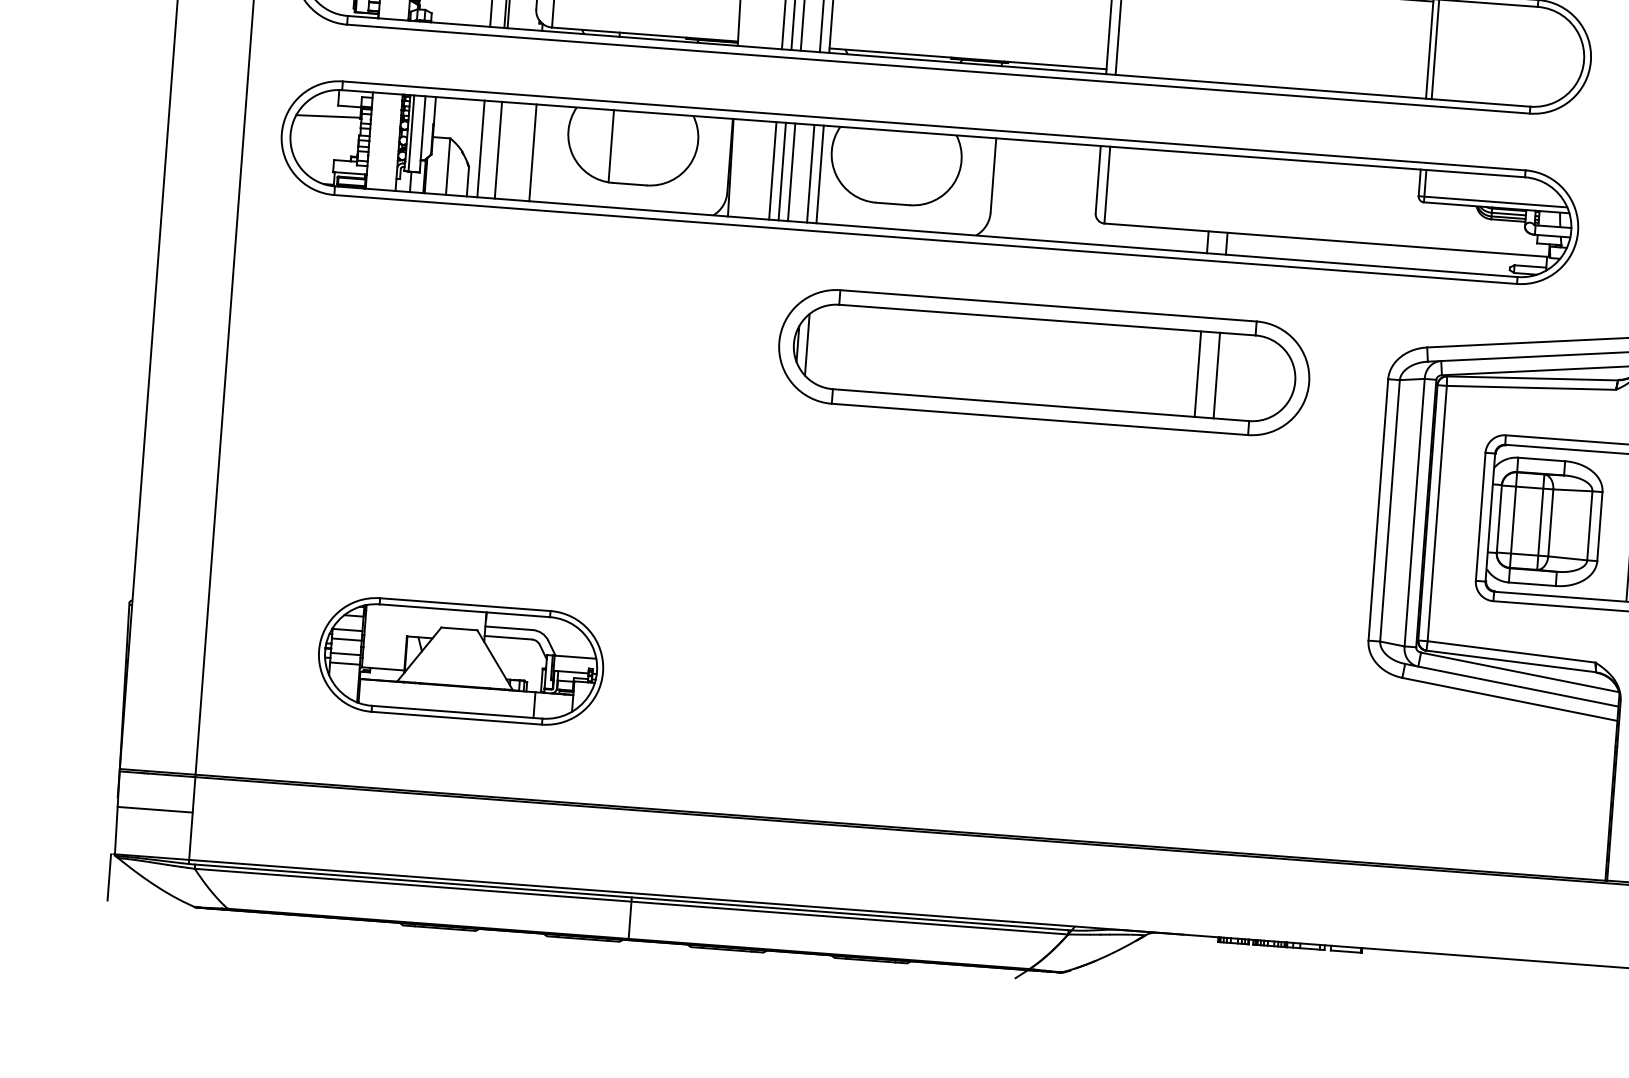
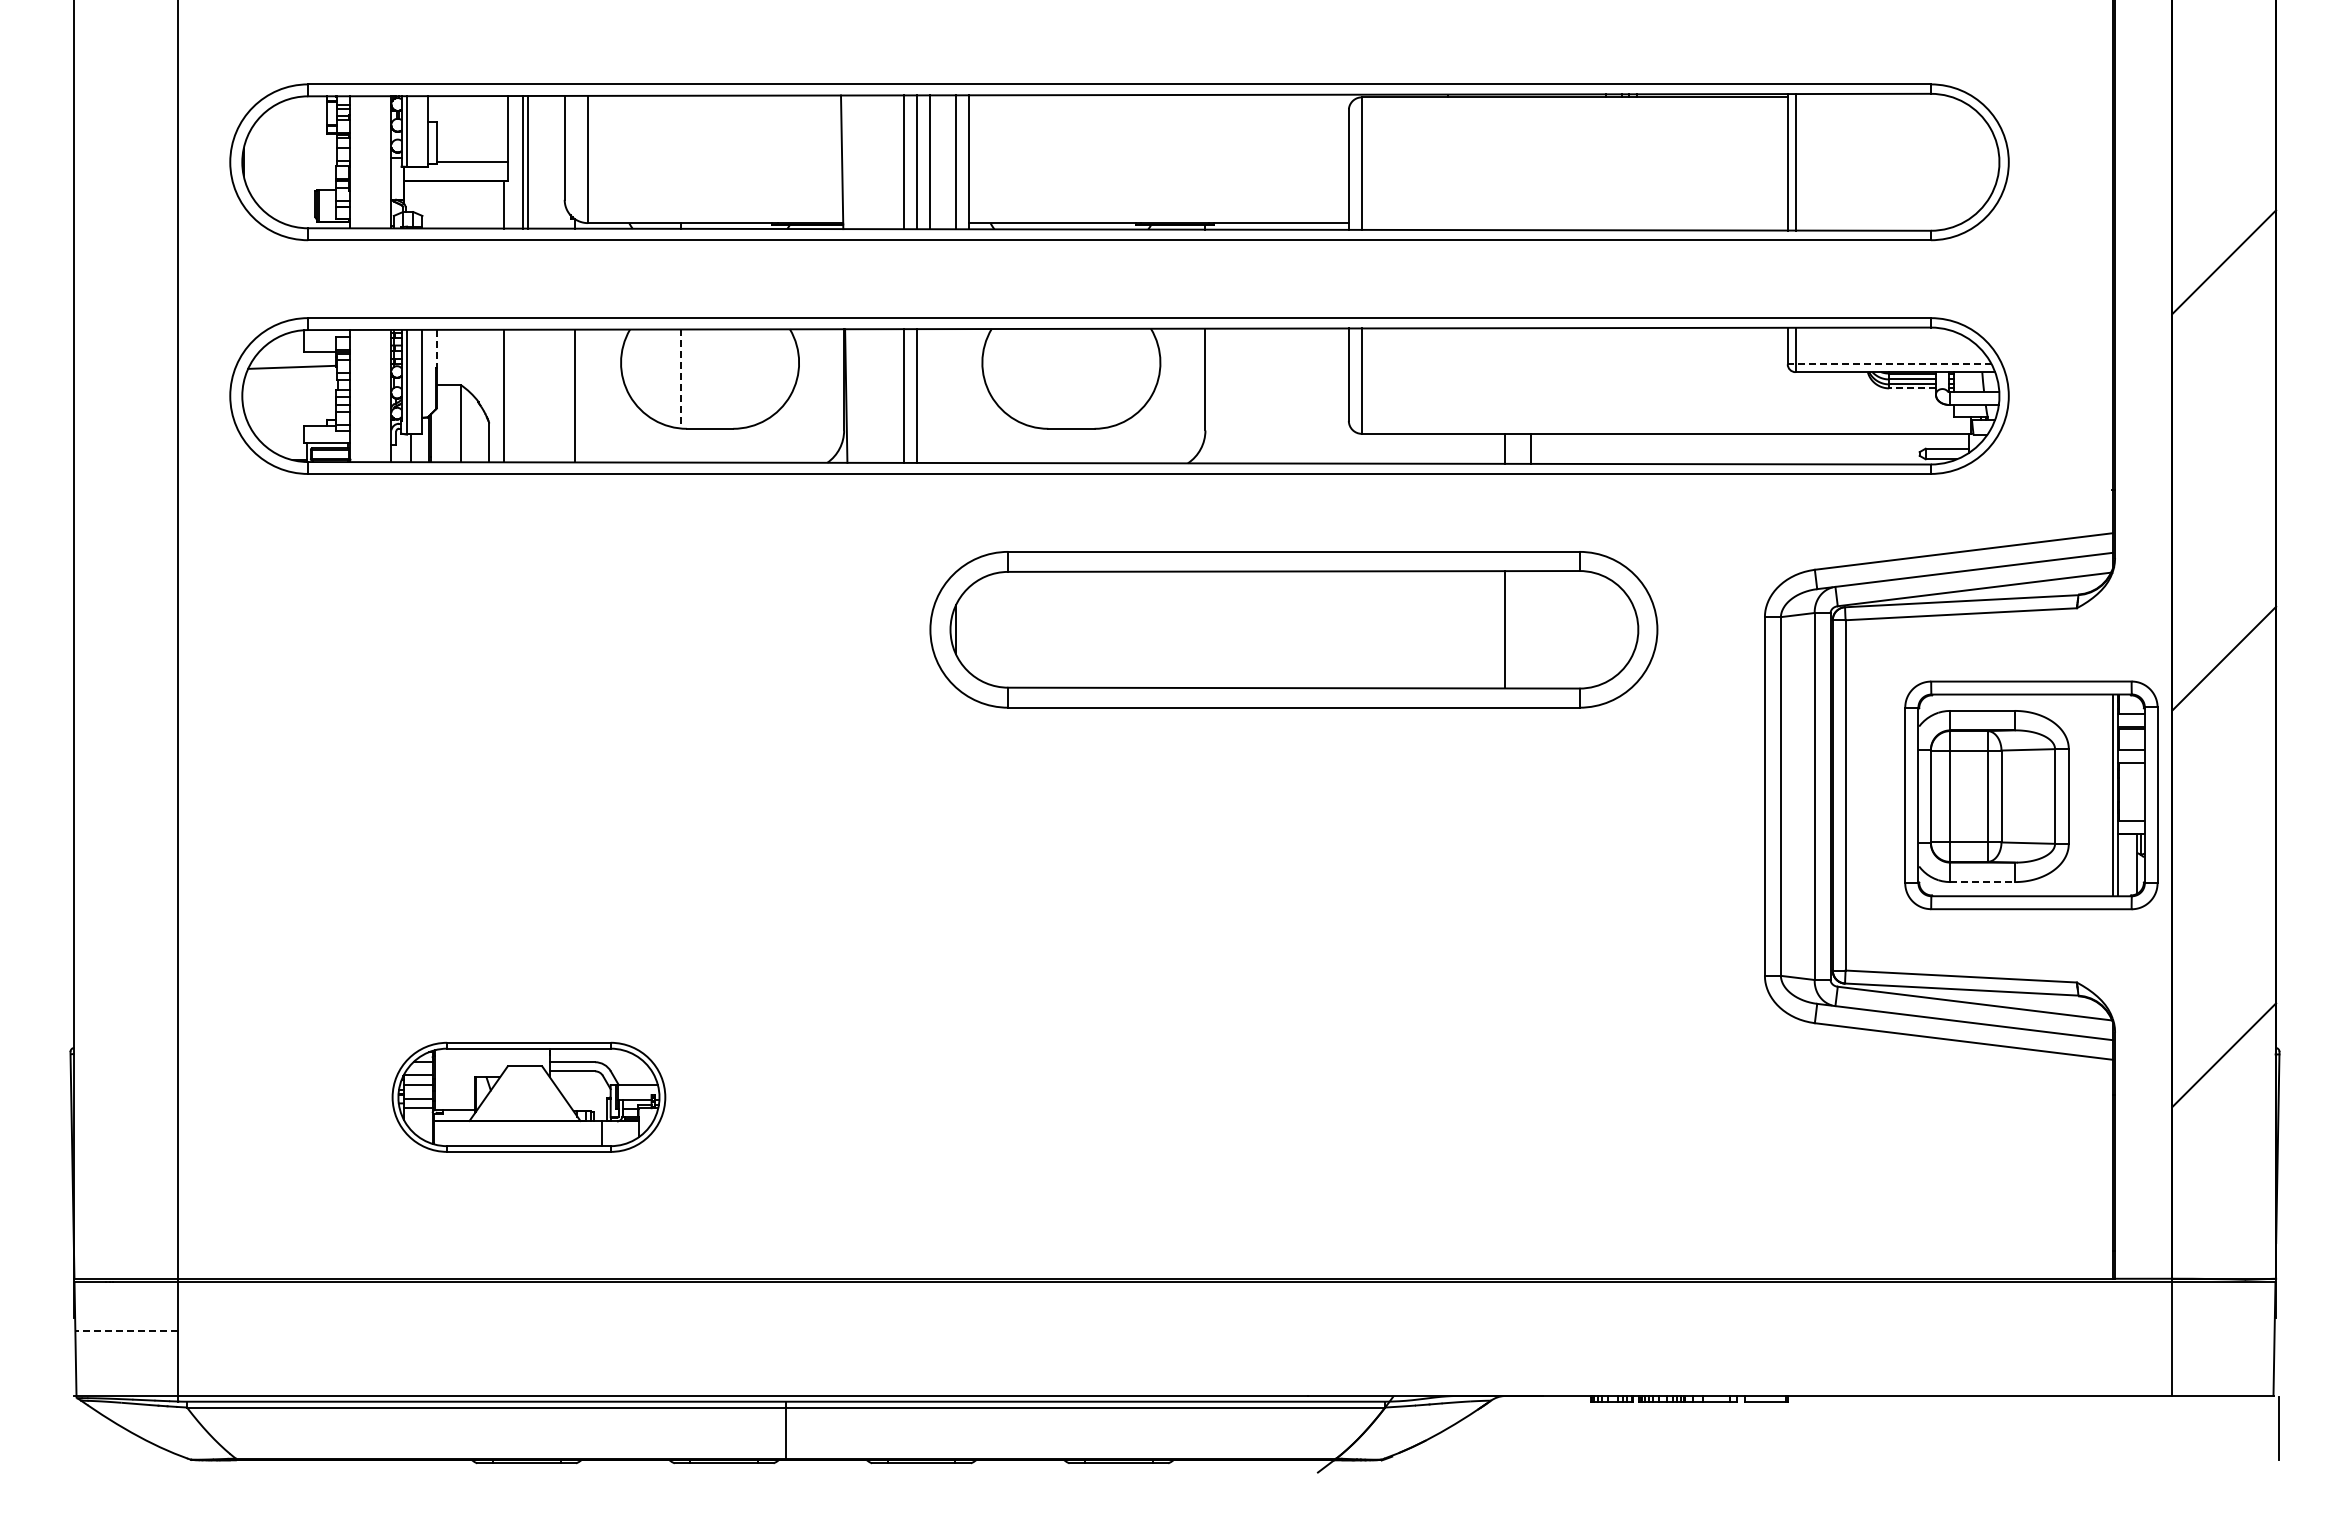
line: (434, 110) -> (436, 348), solid -> dashed
line: (611, 146) -> (681, 379), solid -> dashed
line: (498, 149) -> (527, 395), removed
line: (791, 171) -> (929, 395), removed
line: (810, 174) -> (955, 396), removed
line: (819, 174) -> (968, 396), removed
line: (1492, 201) -> (1889, 364), solid -> dashed
line: (1508, 220) -> (1912, 388), solid -> dashed
line: (807, 344) -> (968, 629), removed
line: (1216, 375) -> (1530, 629), removed
line: (1532, 584) -> (1983, 882), solid -> dashed
part: (460, 661) -> (528, 1097), size x0.7
line: (154, 810) -> (126, 1331), solid -> dashed
line: (109, 877) -> (71, 1427), removed

